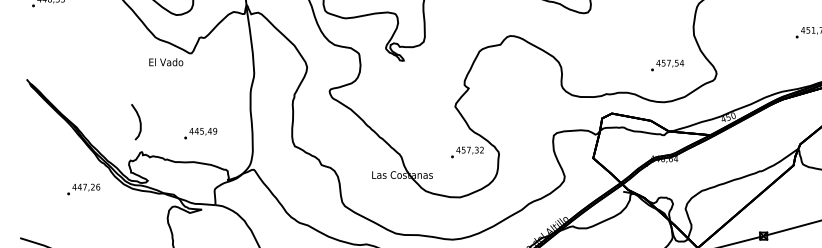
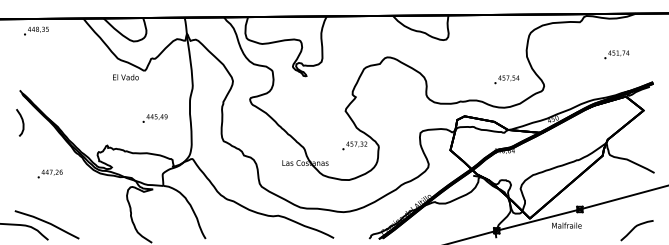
curve: (139, 121) -> (22, 122), moved
text: (199, 133) -> (154, 118), moved
text: (82, 188) -> (49, 173), moved

